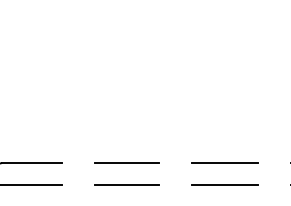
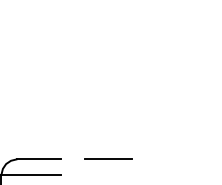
line: (225, 162) -> (180, 158), removed
line: (126, 185) -> (108, 175), removed
line: (225, 185) -> (180, 175), removed

